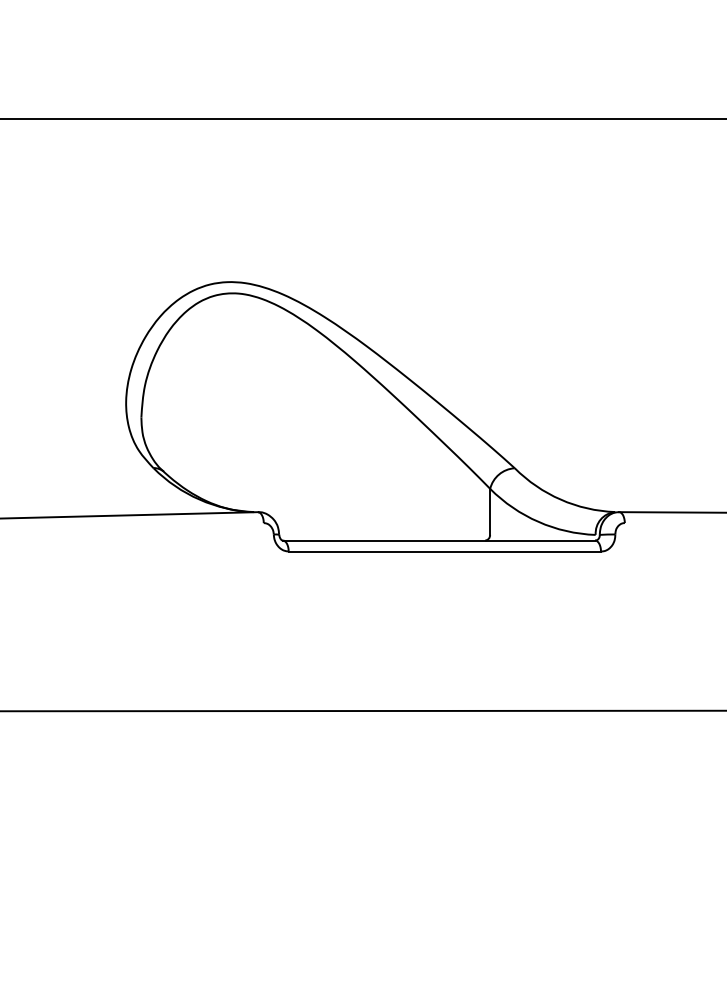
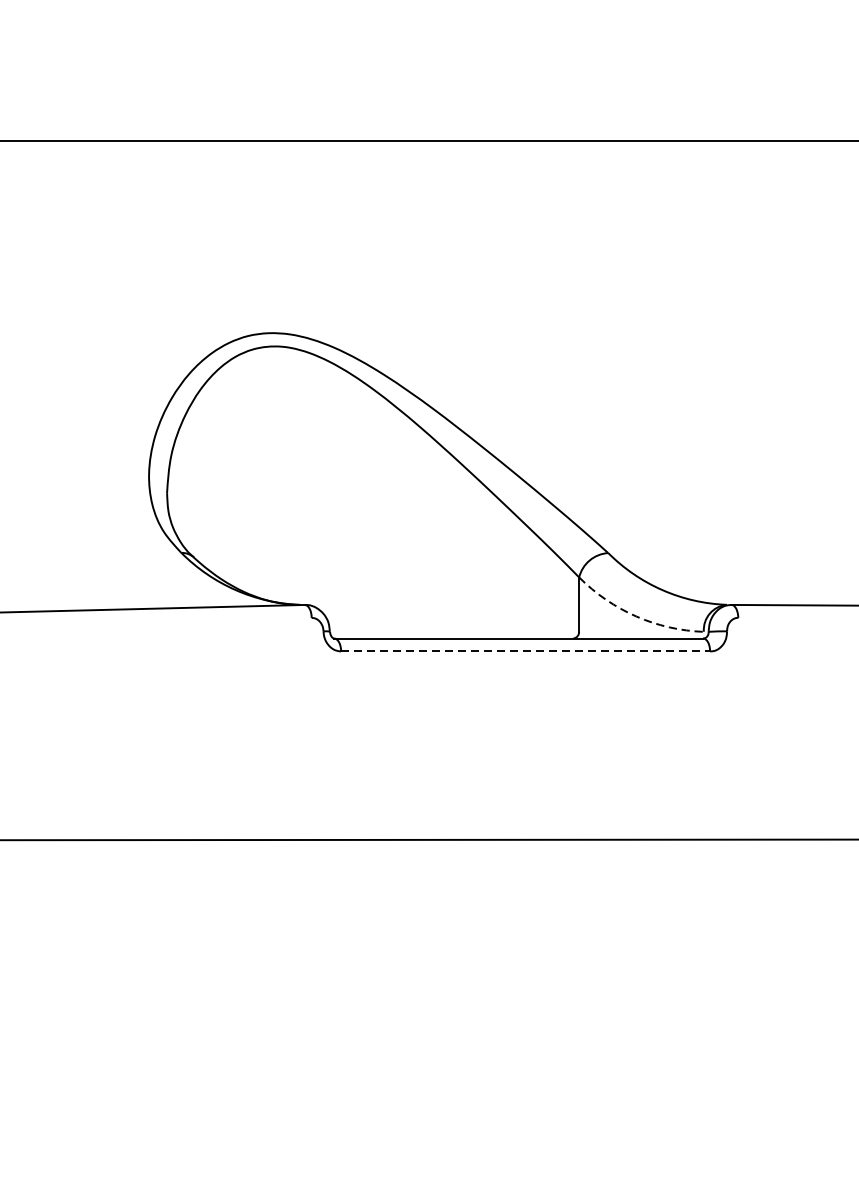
arc: (538, 521) -> (636, 615), solid -> dashed
line: (445, 551) -> (526, 651), solid -> dashed

